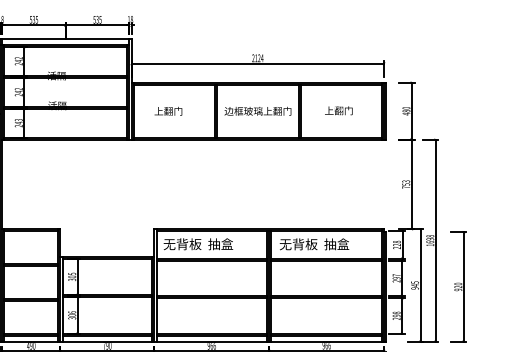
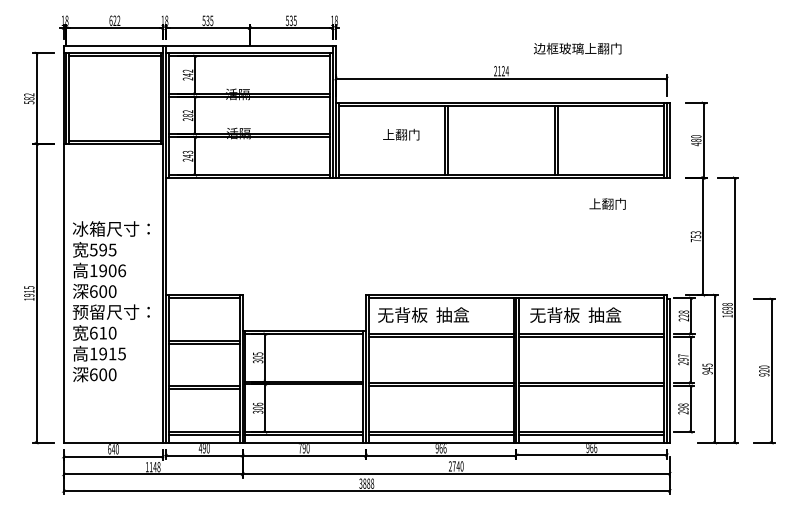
text: (18, 92) -> (187, 115), 242 -> 282
text: (338, 110) -> (607, 203), moved
text: (168, 111) -> (401, 134), moved
text: (257, 111) -> (577, 48), moved

